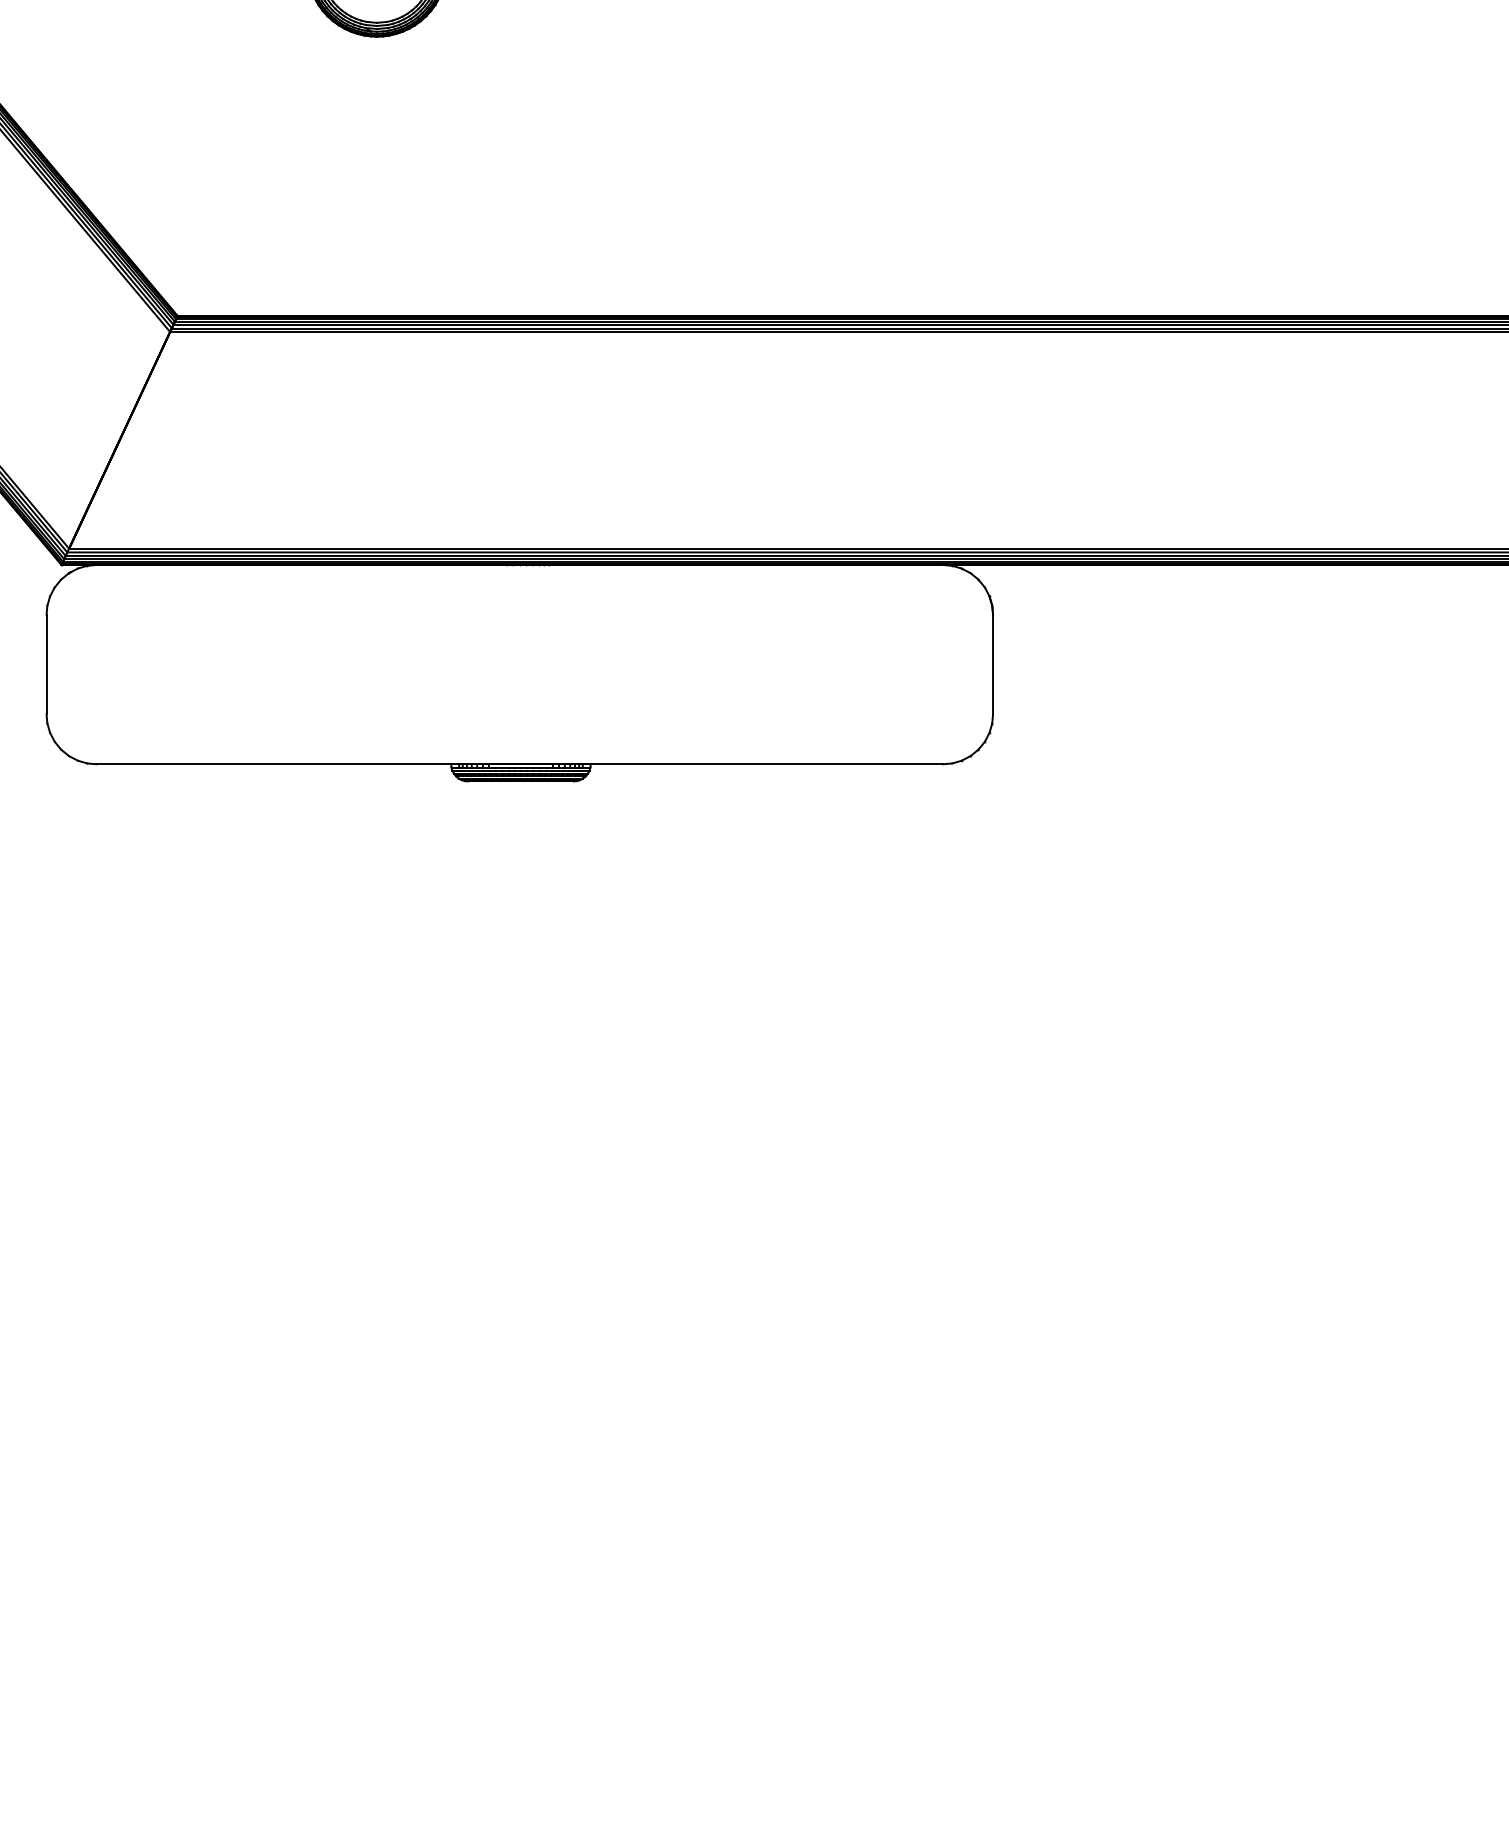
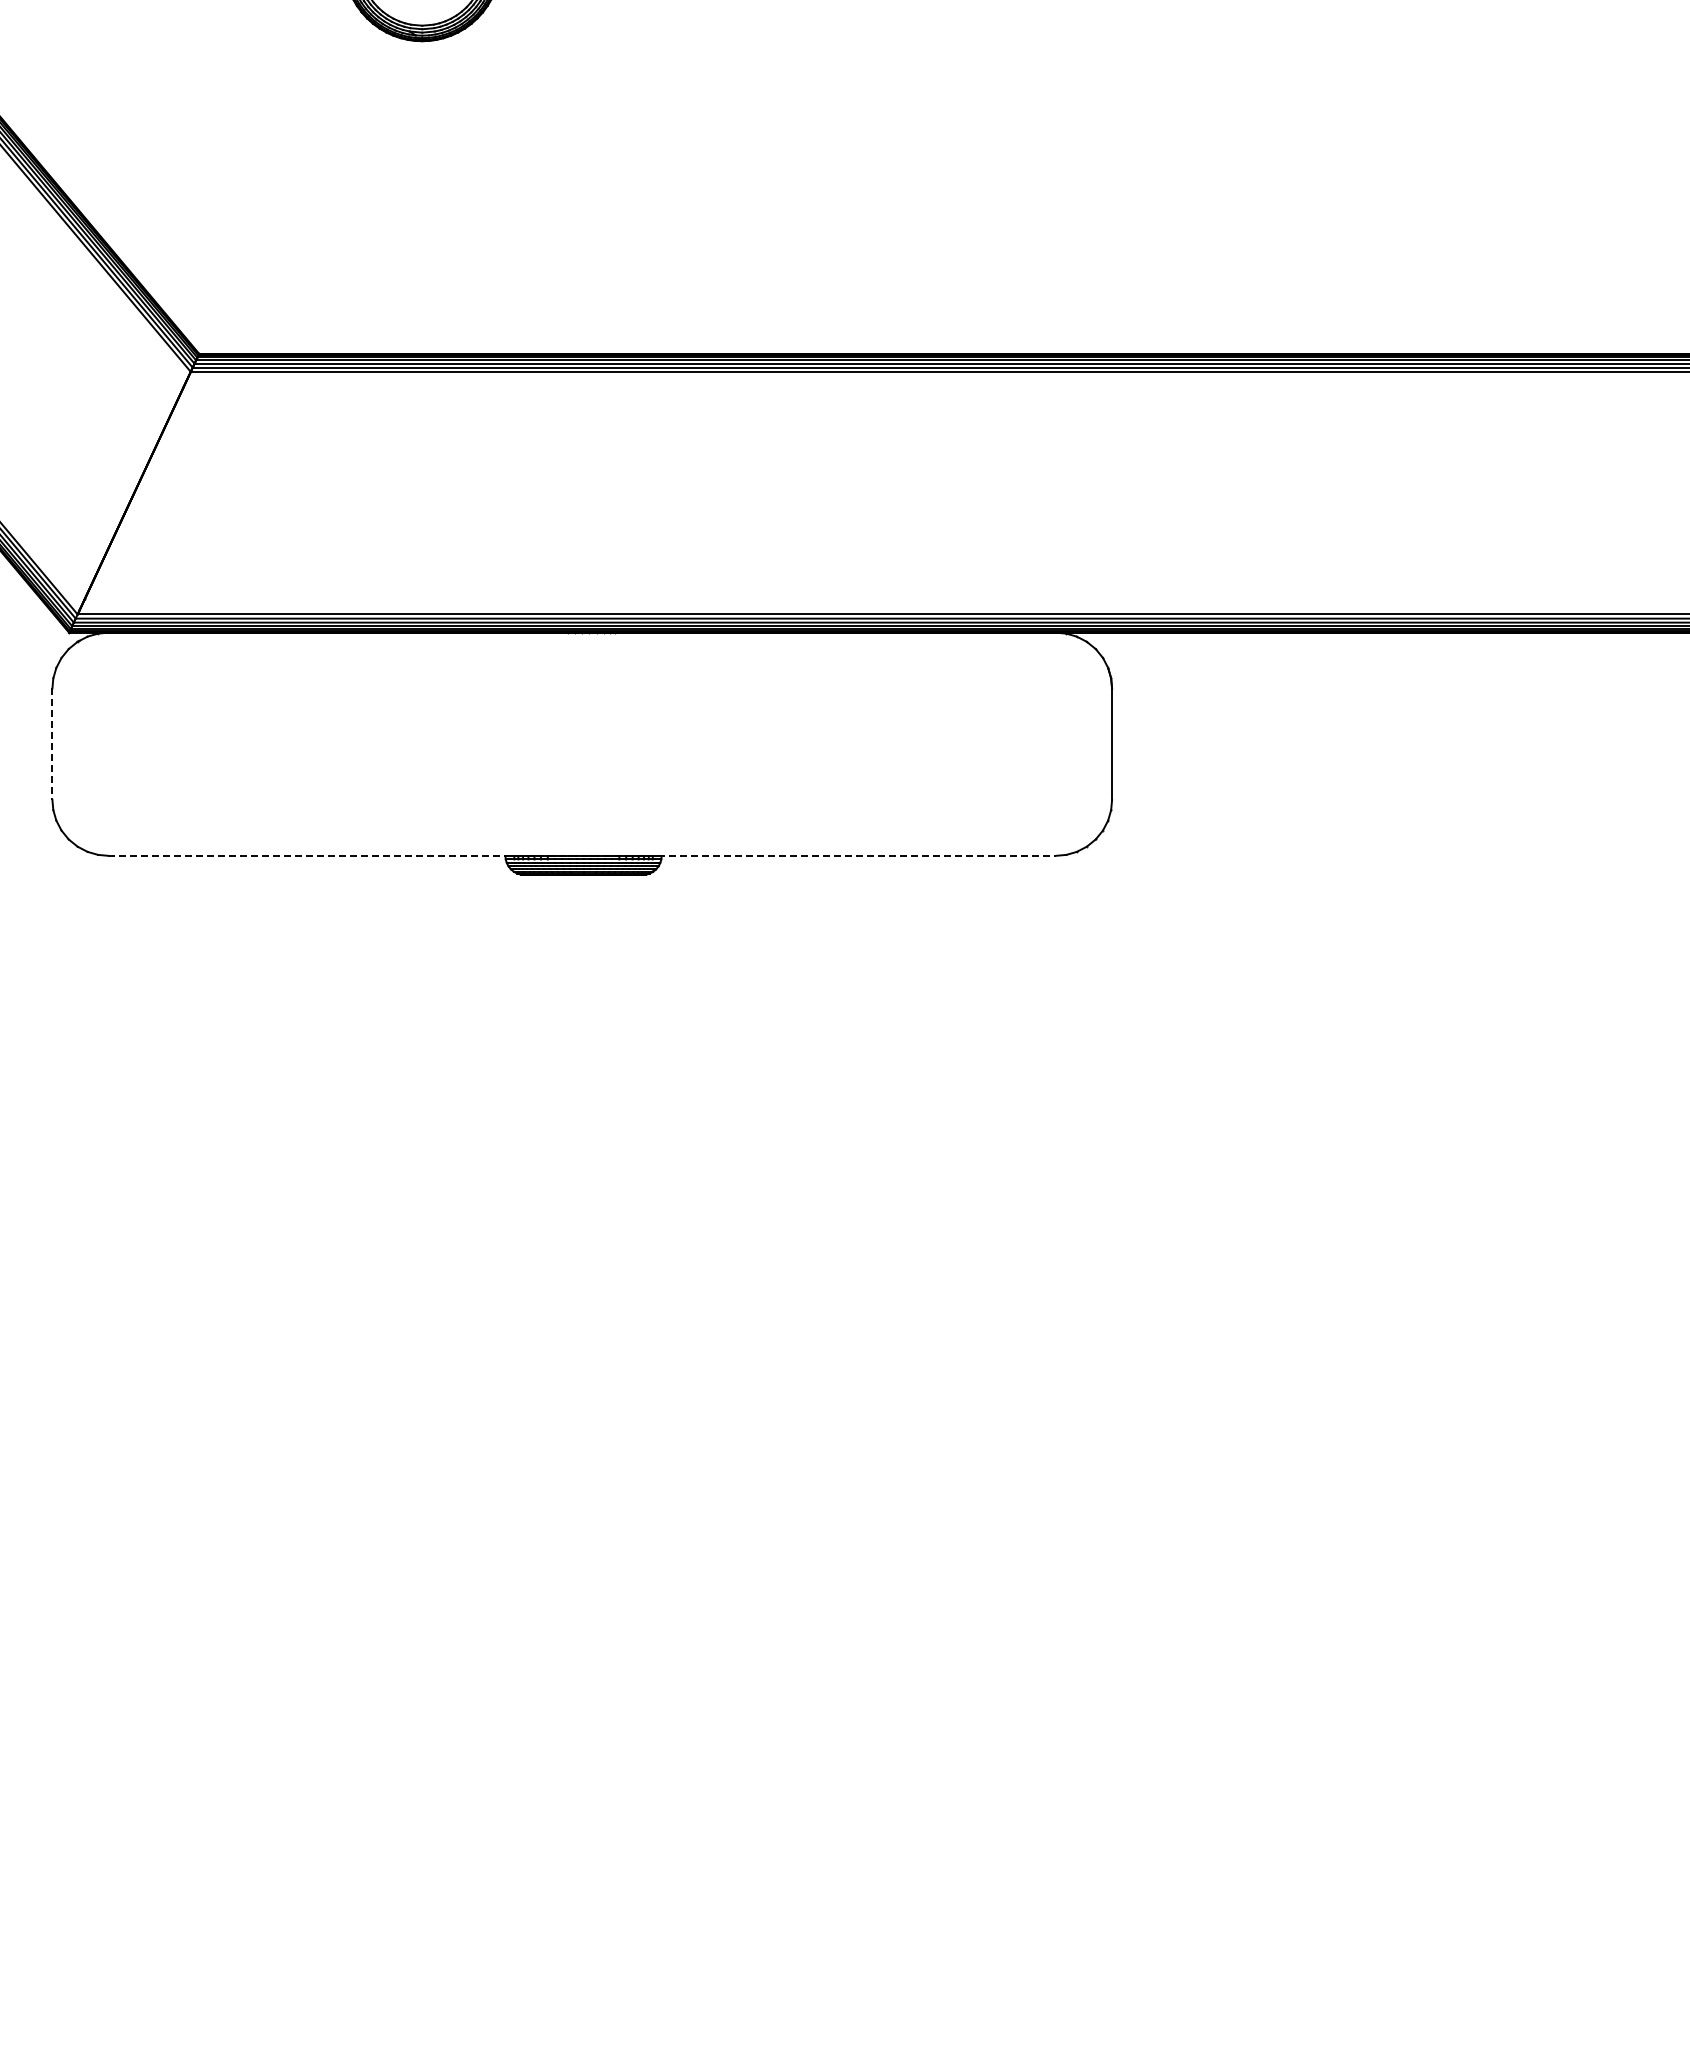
line: (46, 664) -> (52, 744), solid -> dashed
line: (520, 763) -> (582, 855), solid -> dashed

